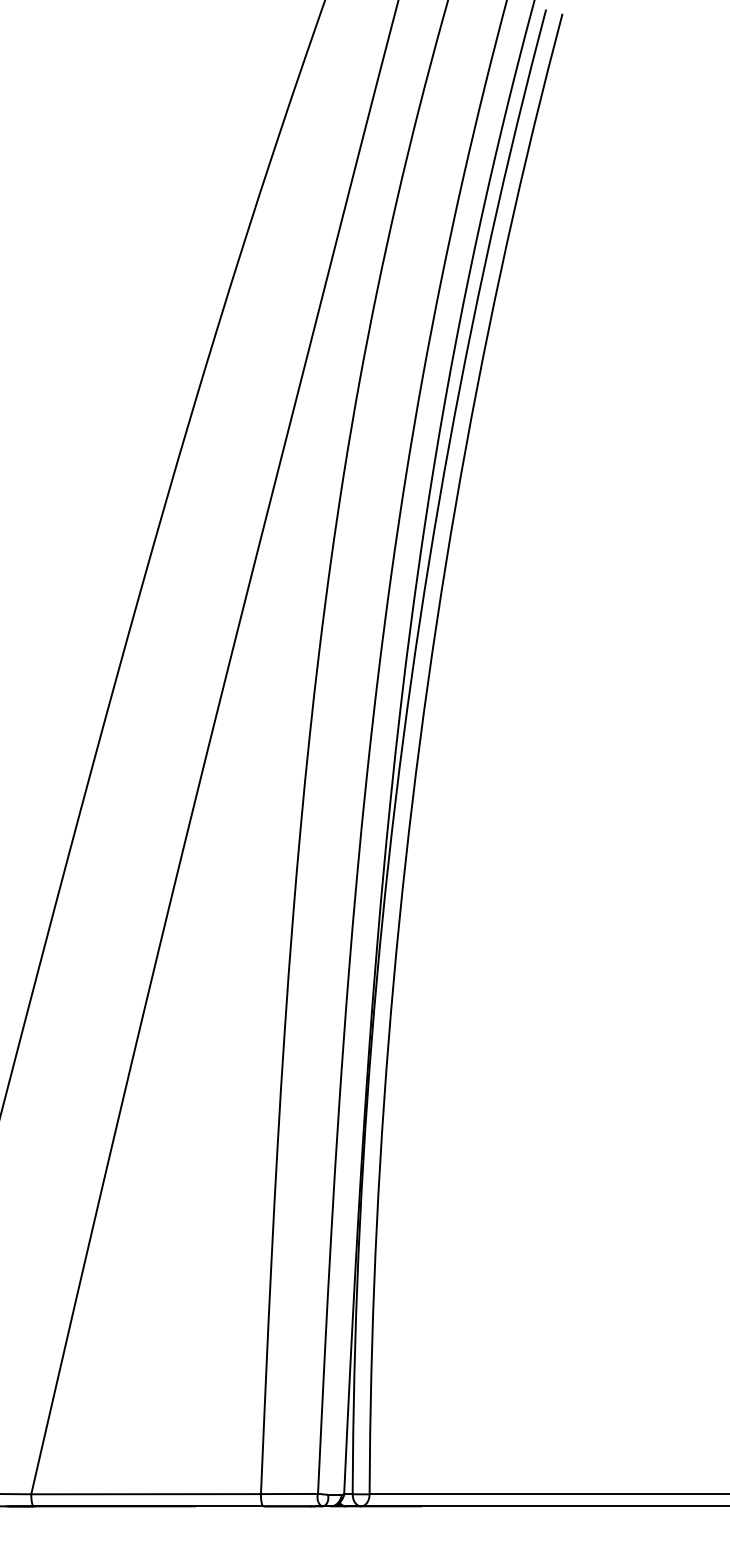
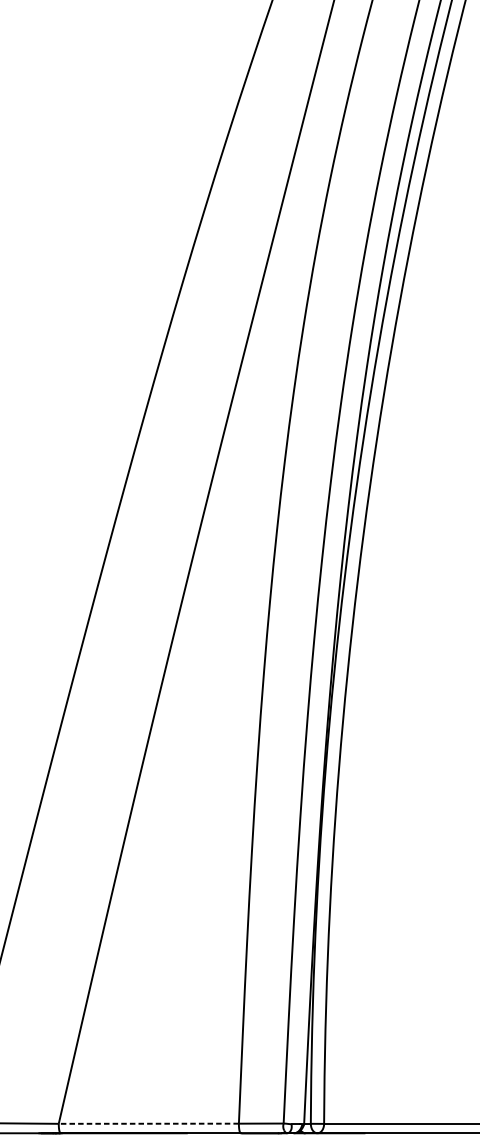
line: (146, 1494) -> (149, 1123), solid -> dashed

